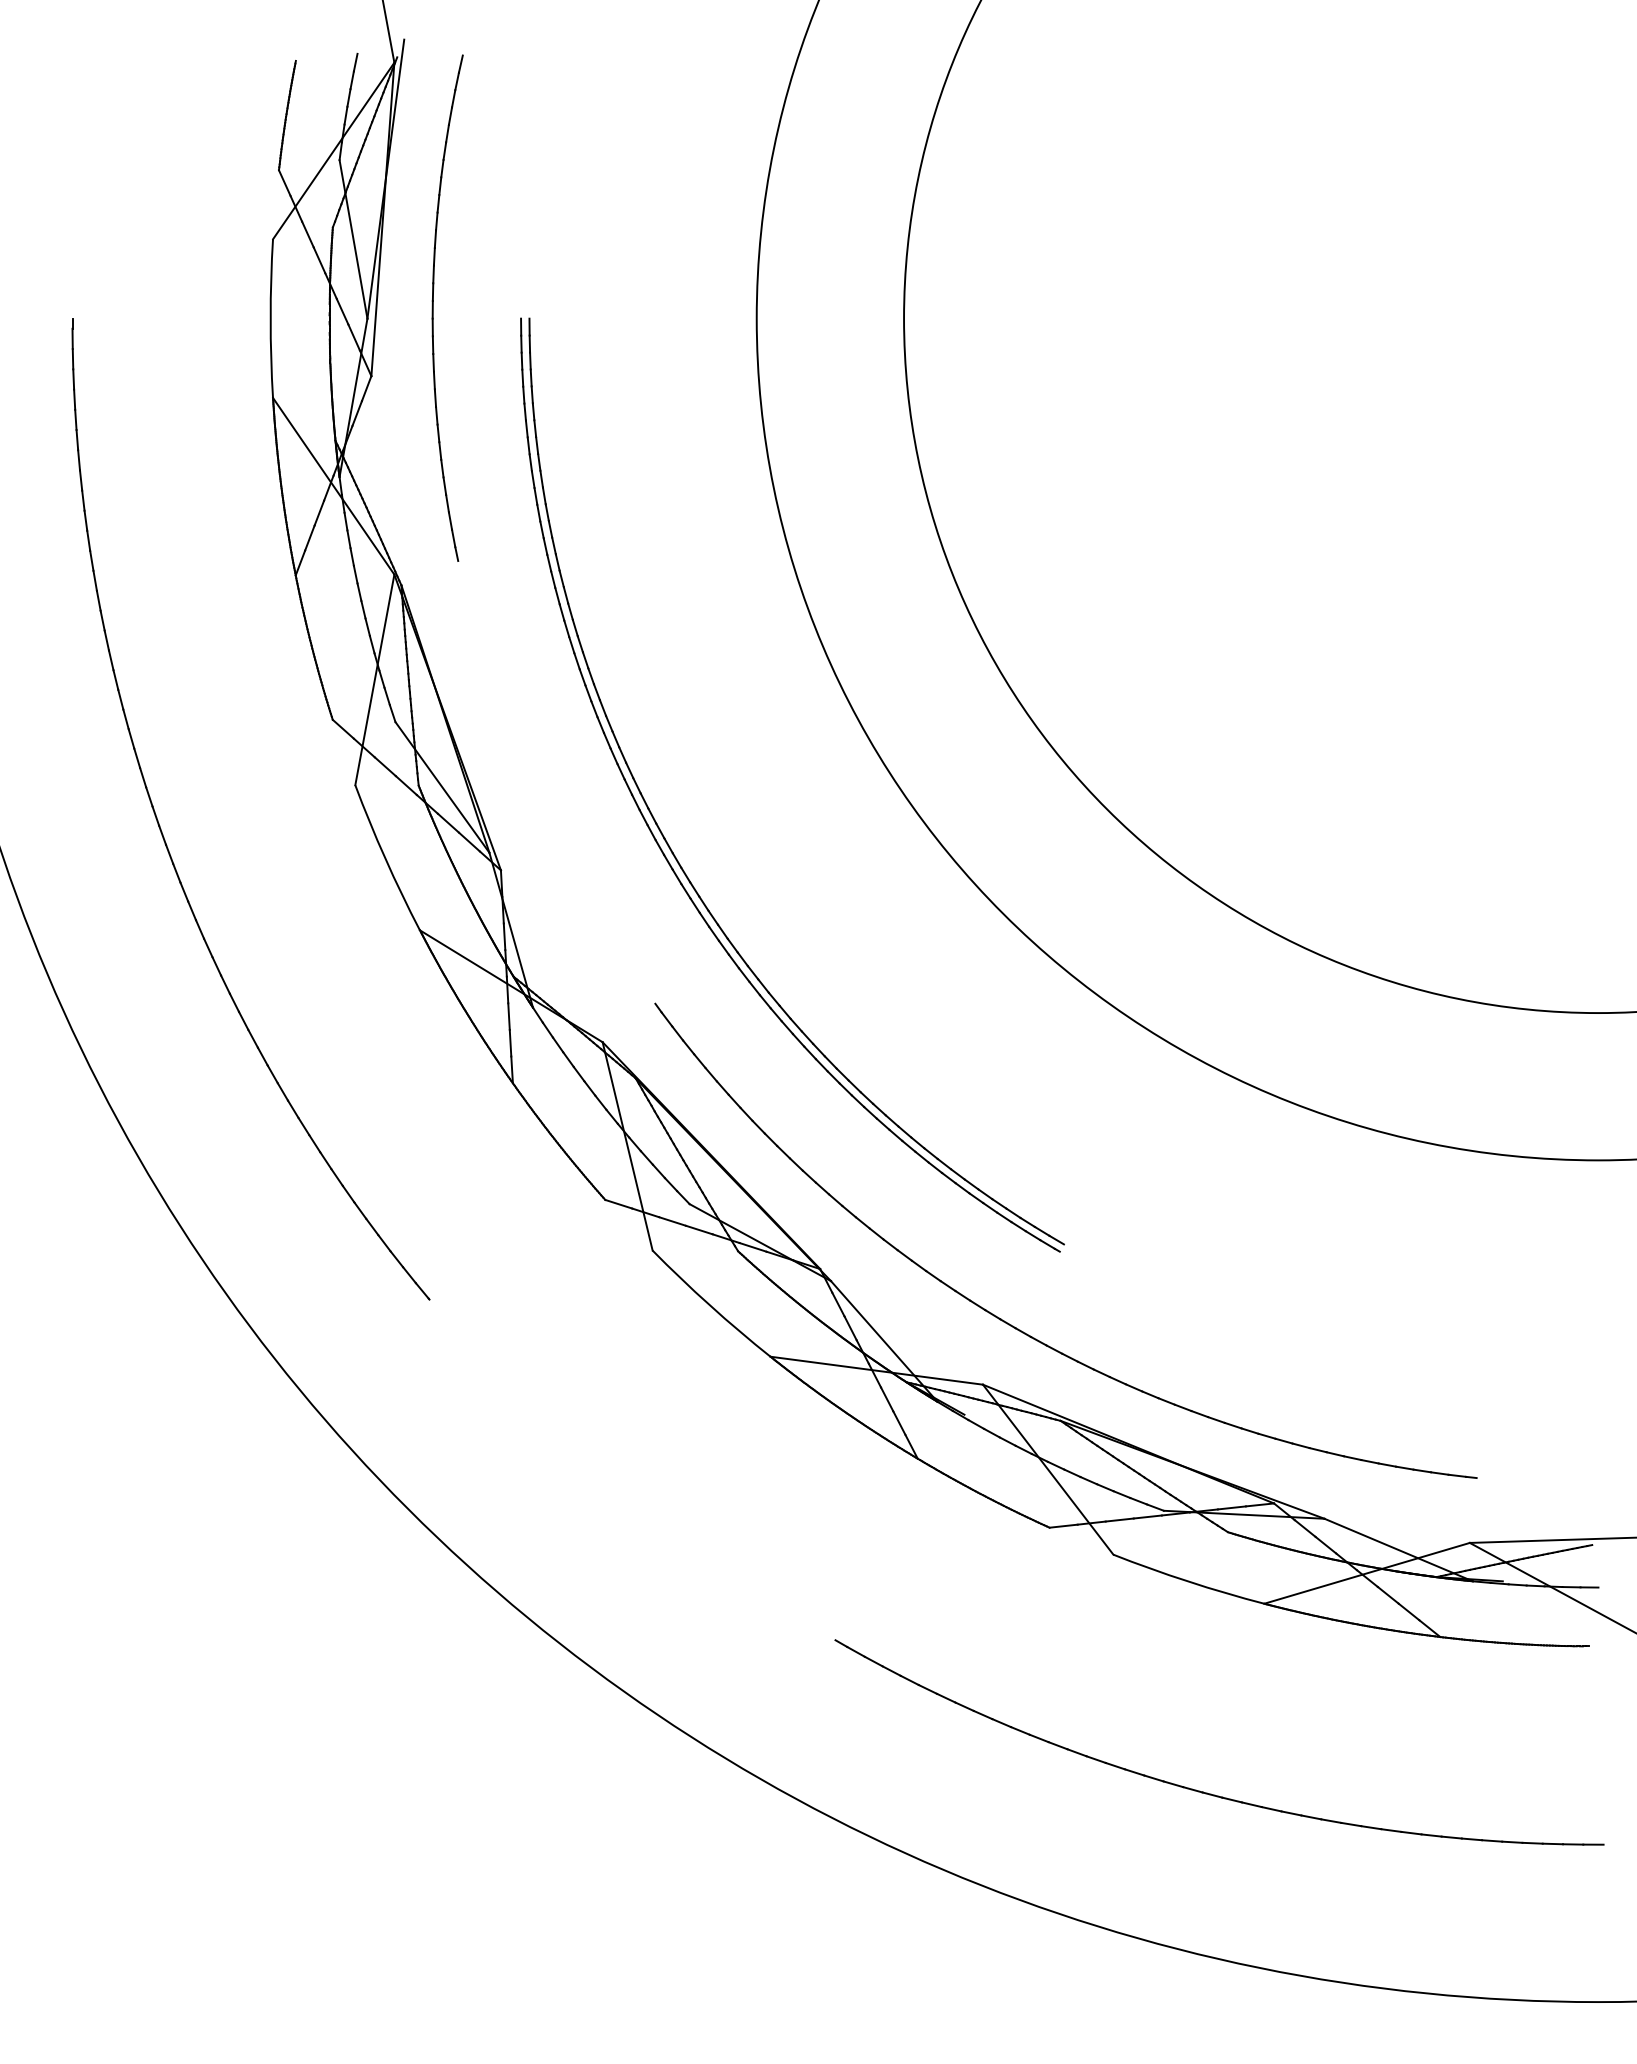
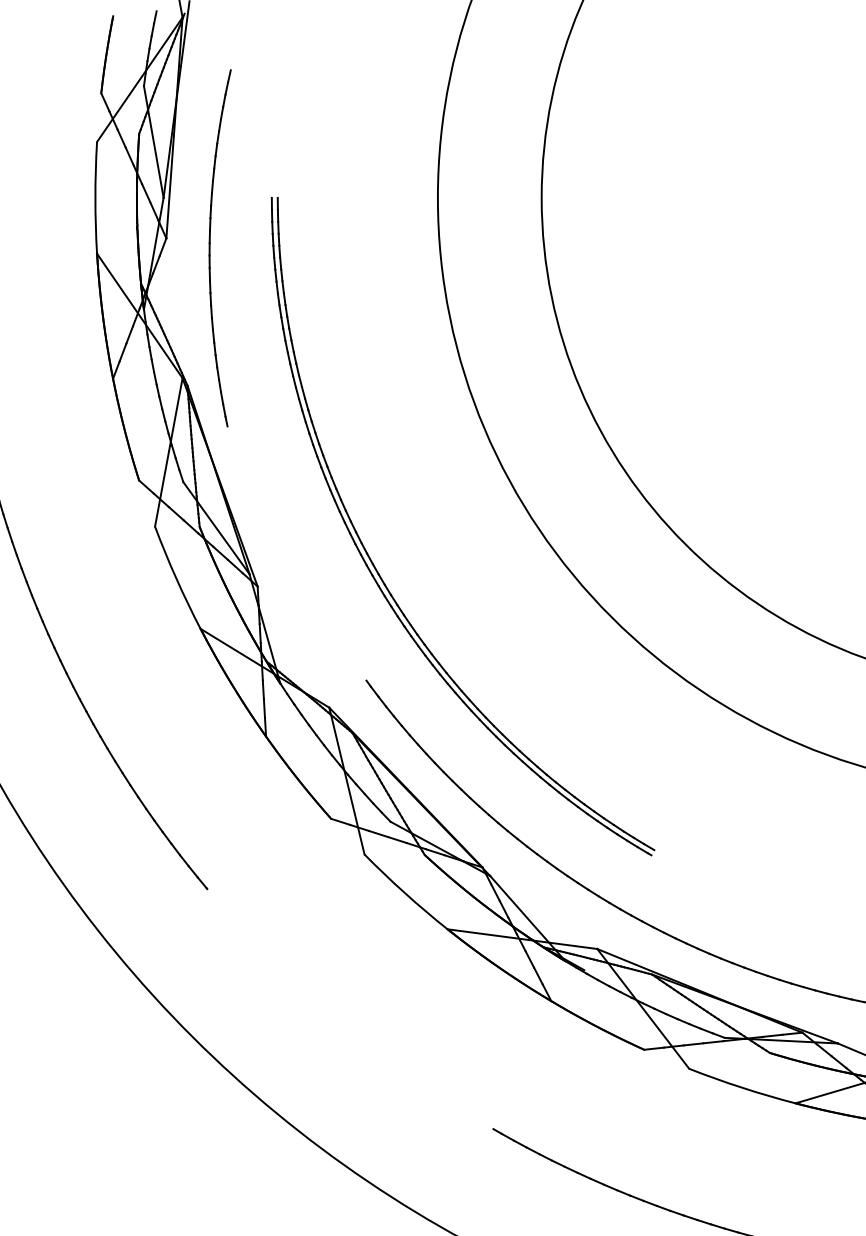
part: (433, 307) -> (210, 247), moved

